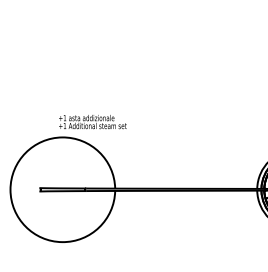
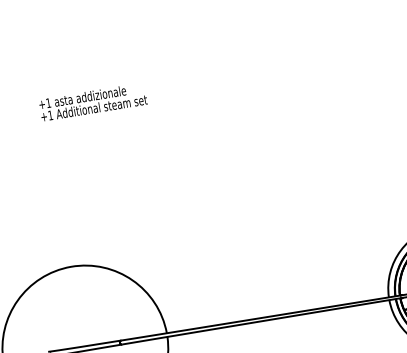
text: (92, 122) -> (92, 102), moved

